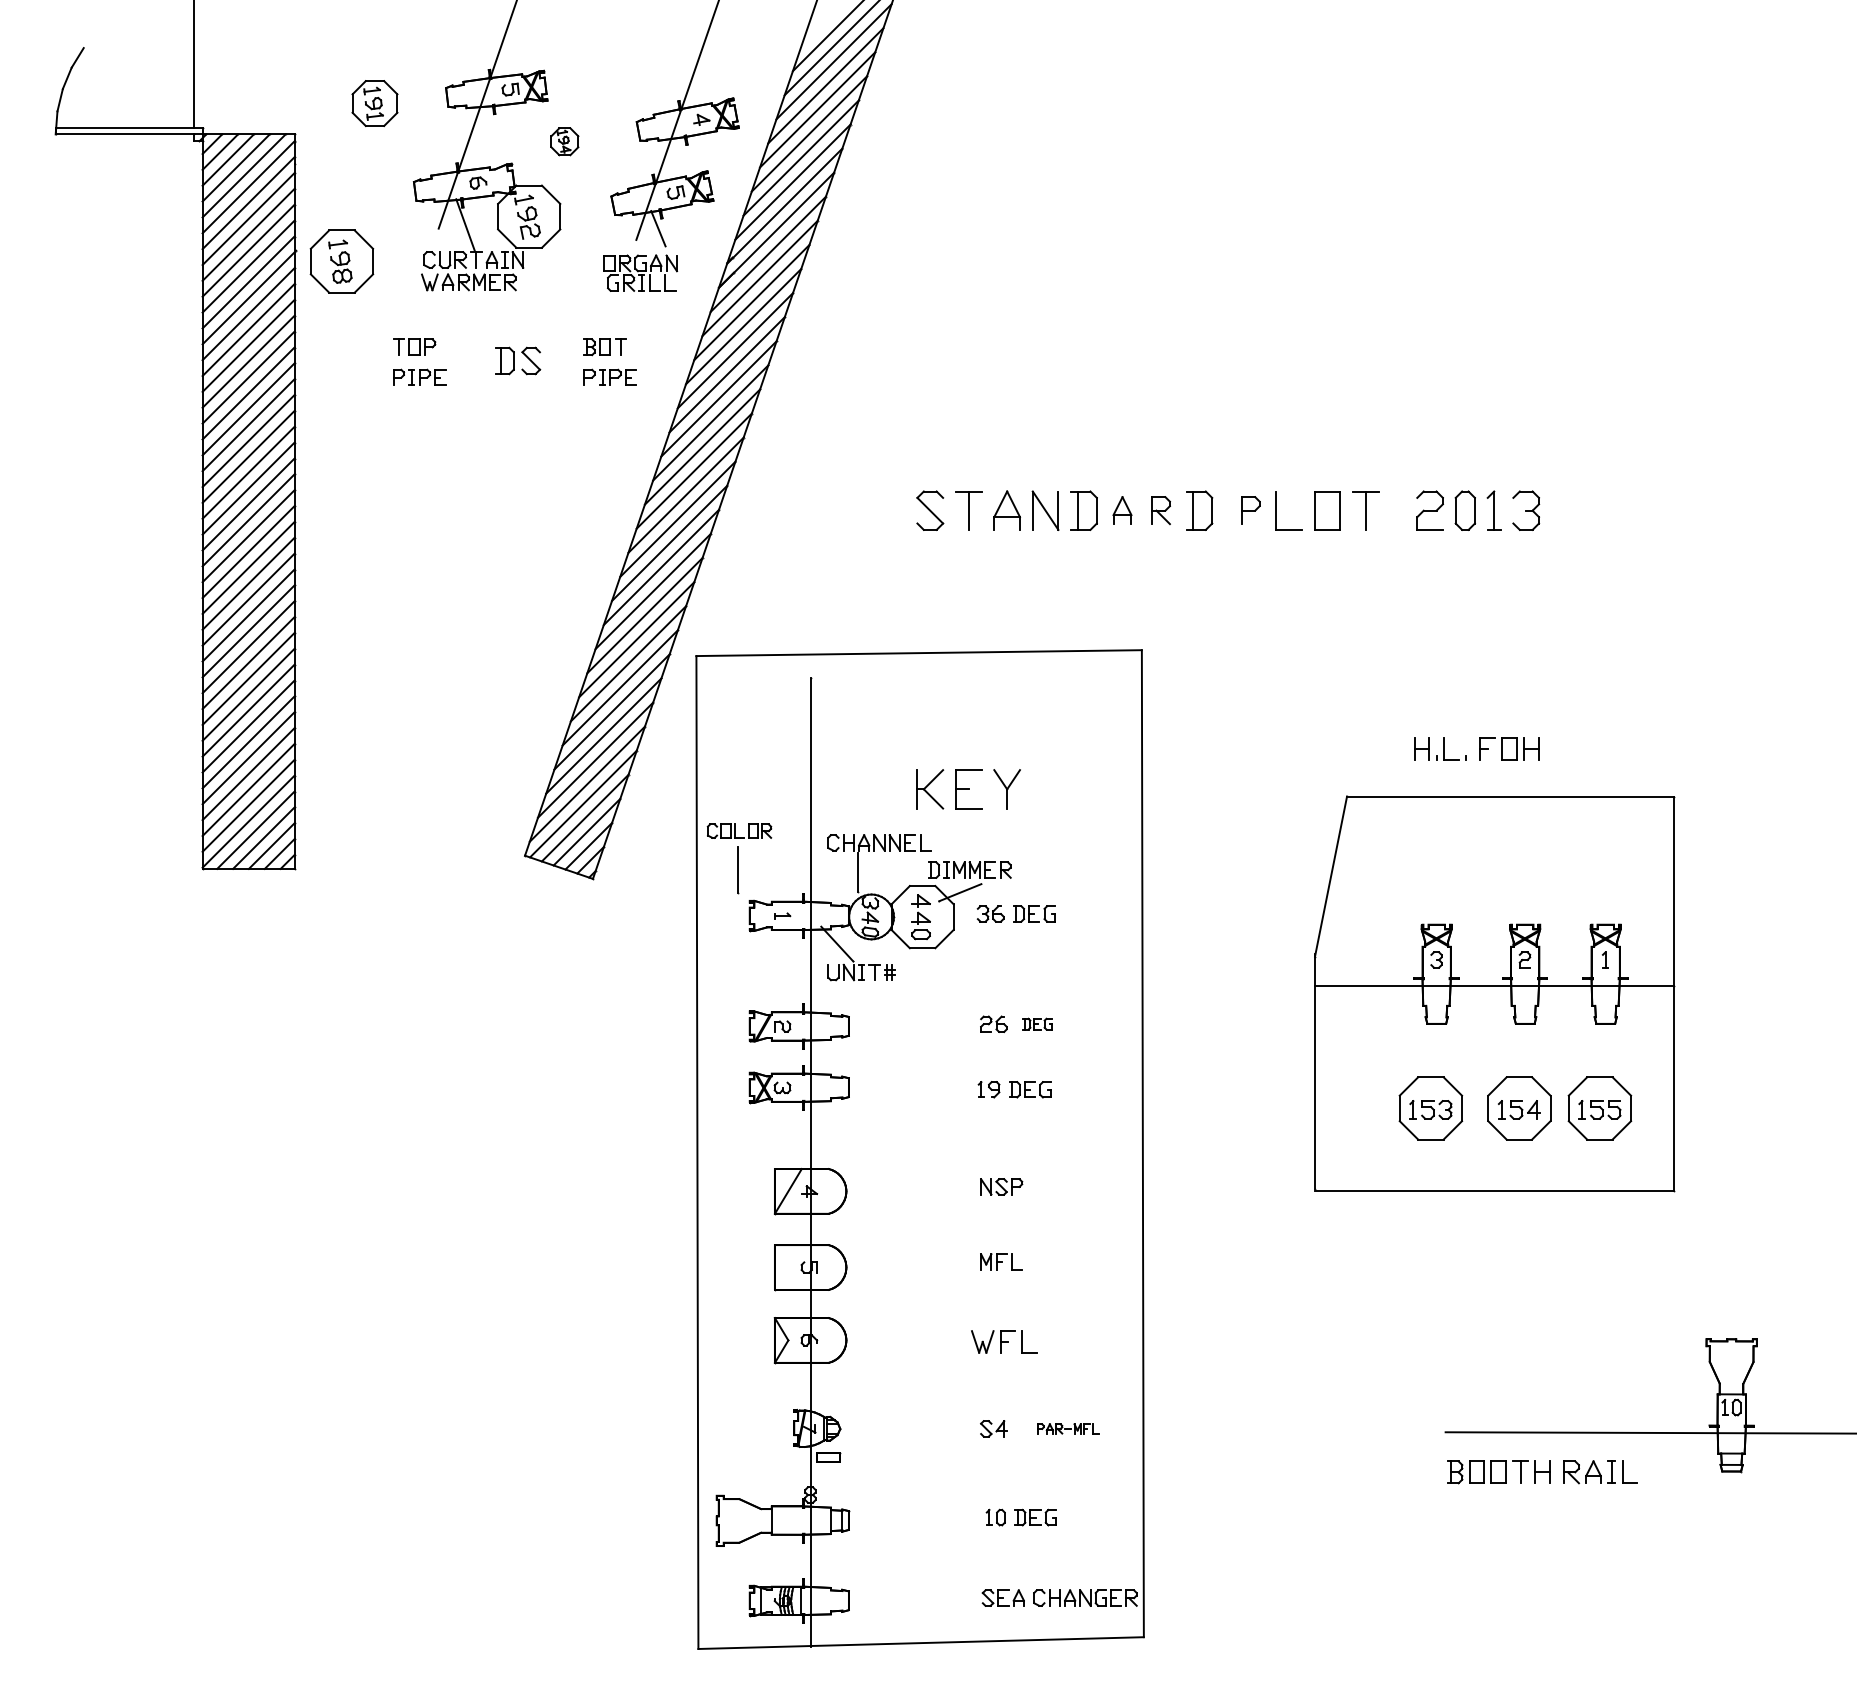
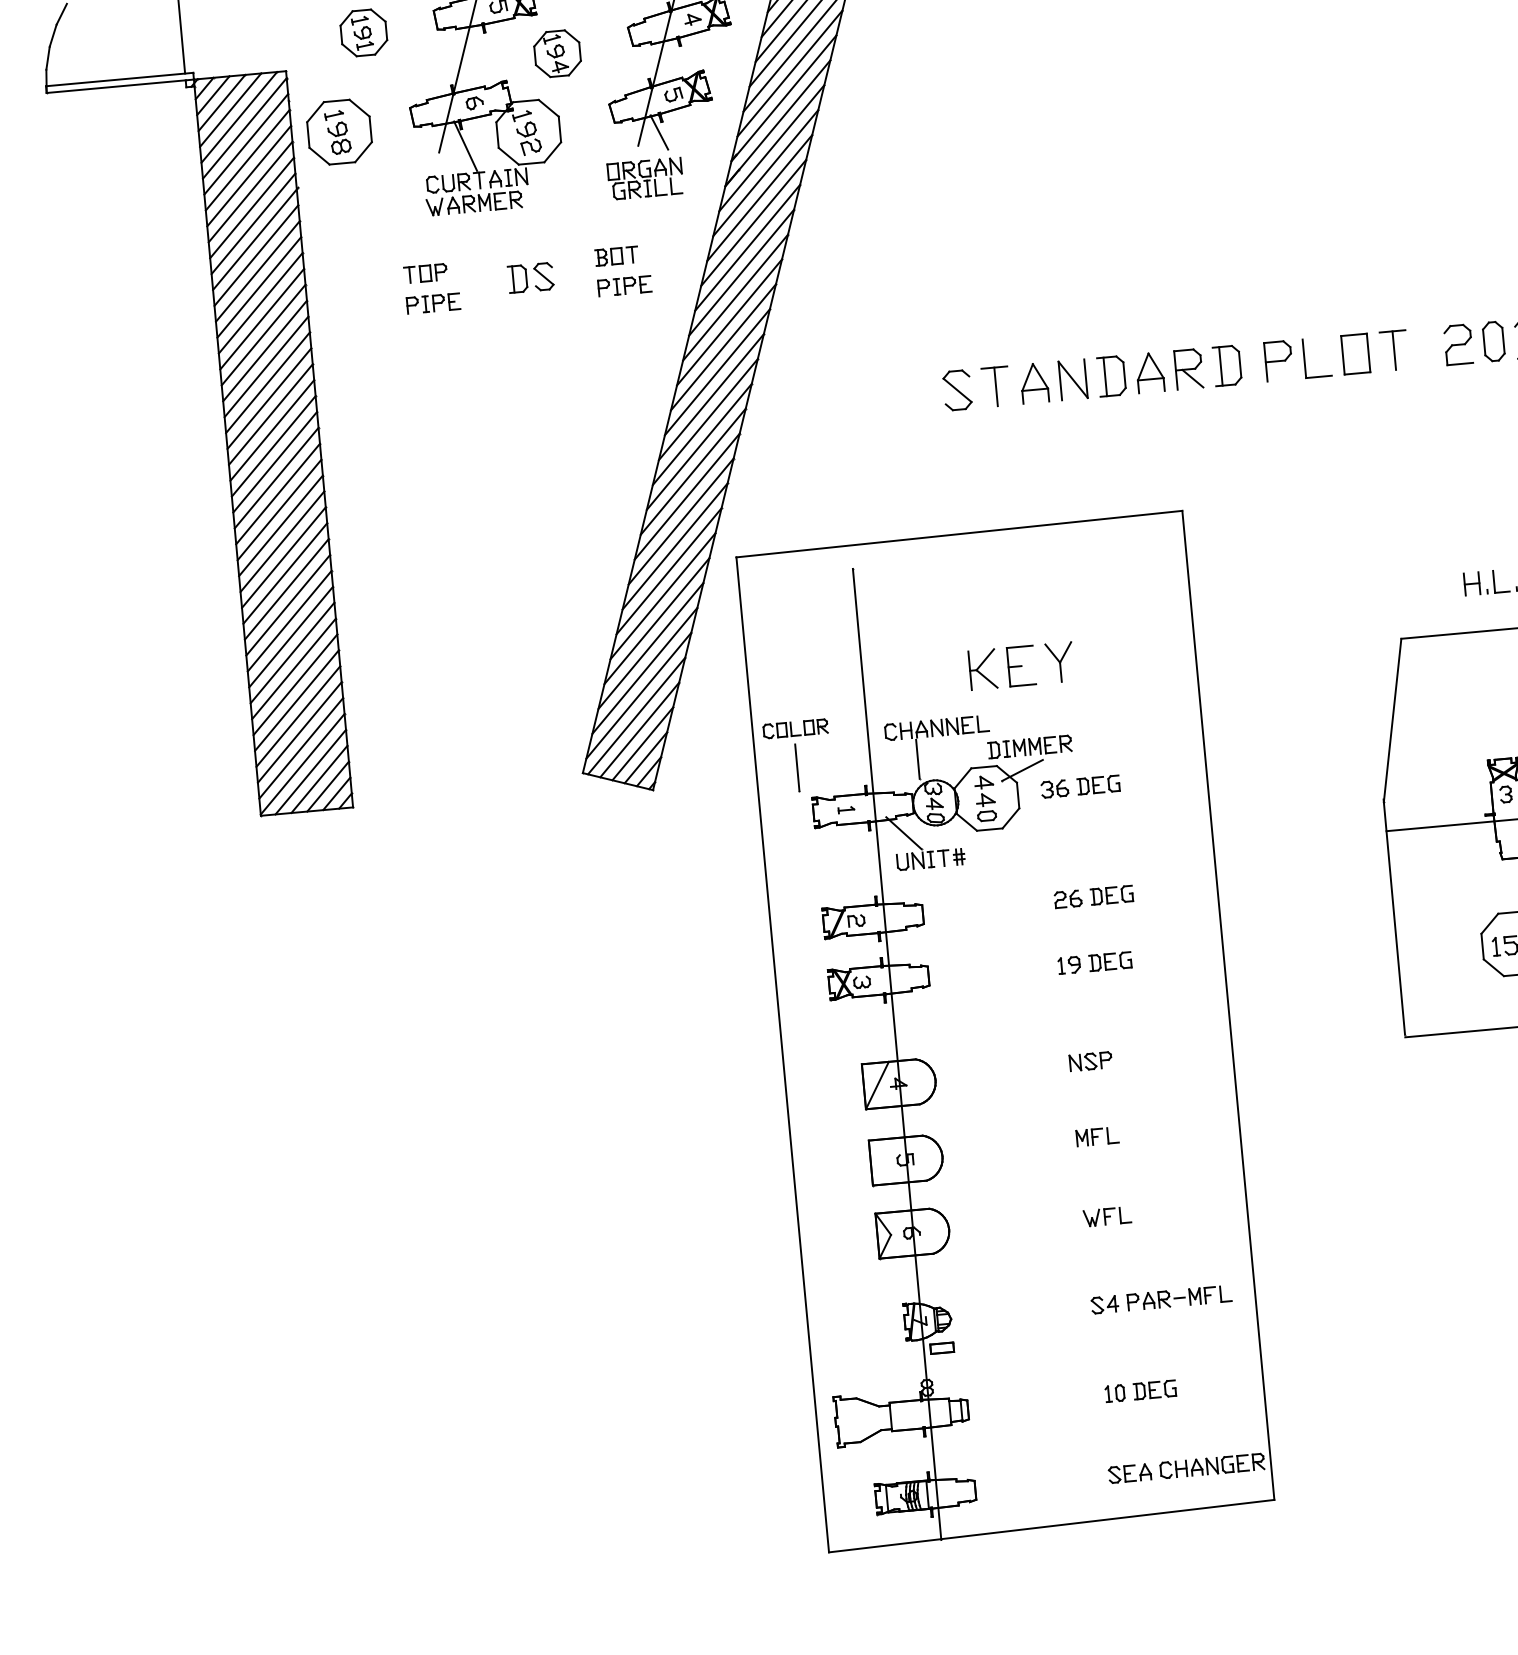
part: (564, 141) -> (557, 53), size x1.67
part: (341, 261) -> (339, 132), moved
part: (1122, 510) -> (1150, 372), size x1.43
part: (1160, 510) -> (1188, 369), size x1.43
part: (1250, 510) -> (1278, 360), size x1.43
part: (1037, 1023) -> (1111, 894), size x1.43
part: (1003, 1341) -> (1106, 1216), size x0.71
part: (1068, 1428) -> (1179, 1297), size x1.67

